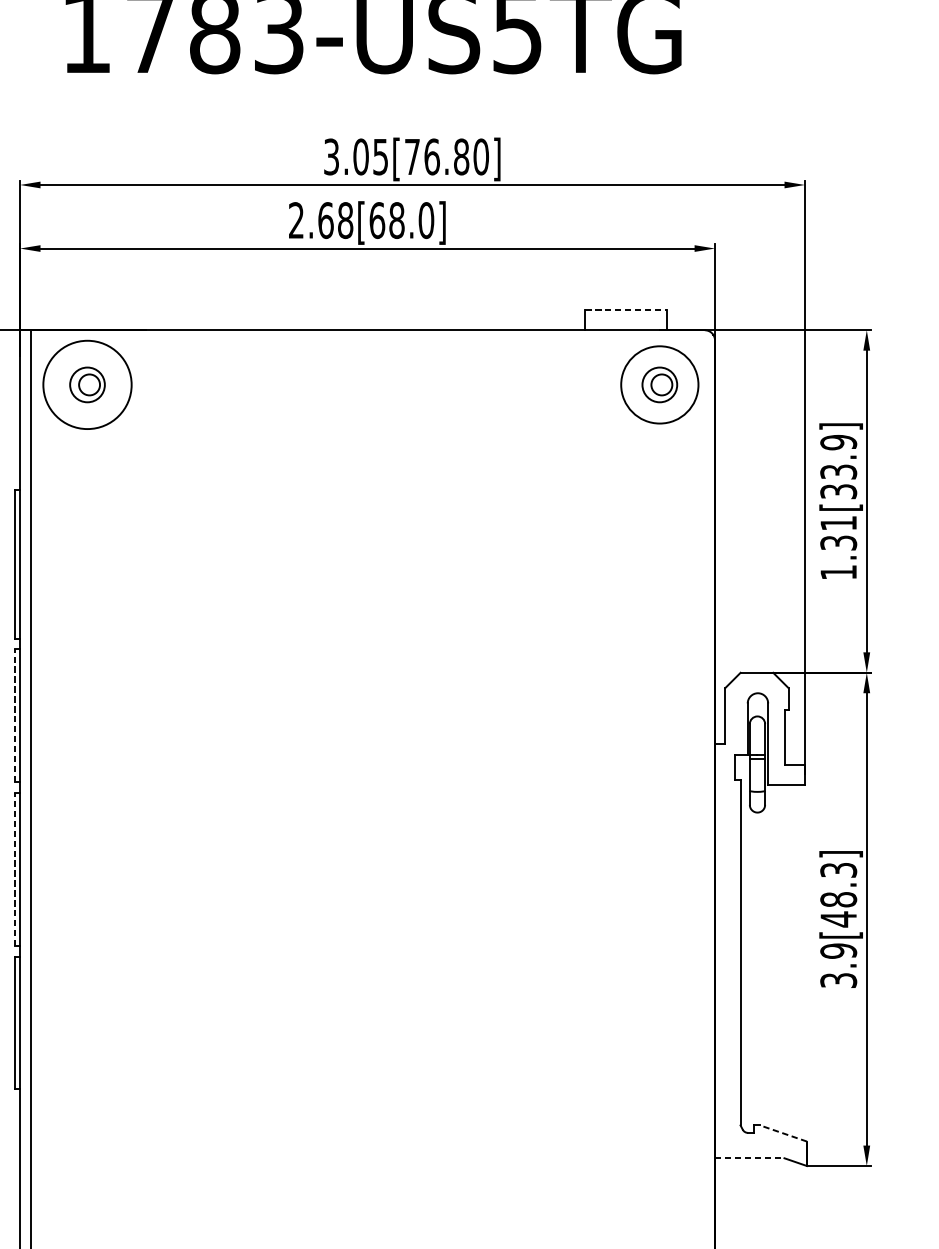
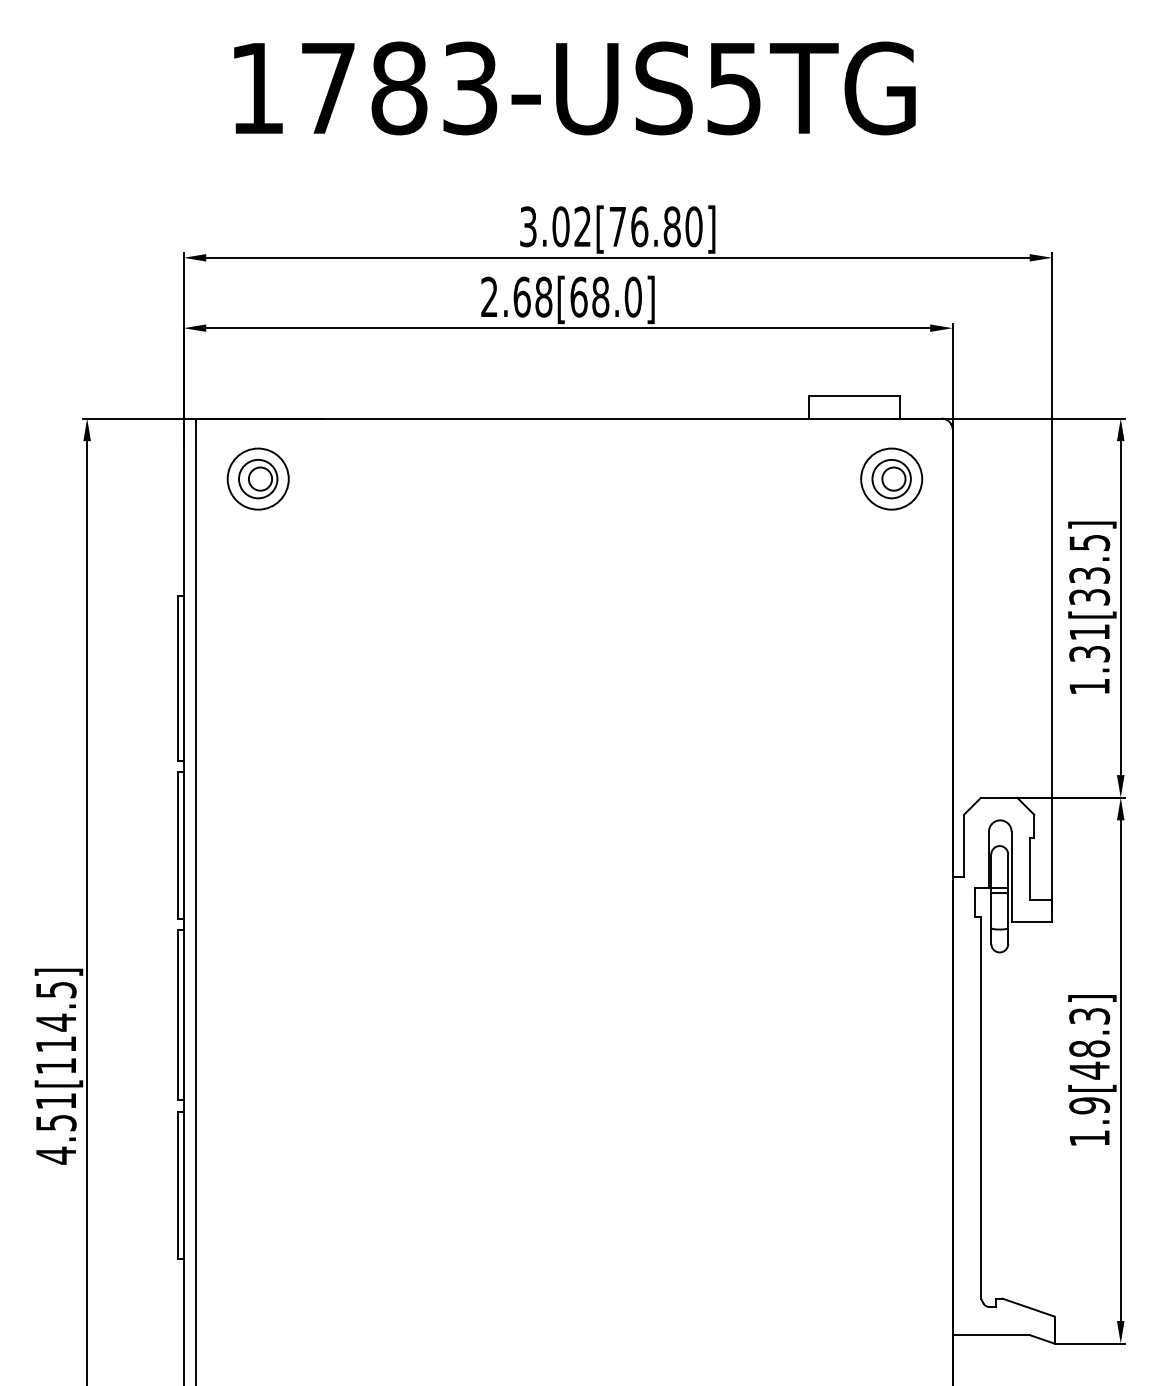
text: (380, 156) -> (582, 226), 3.05[76.80] -> 3.02[76.80]
line: (626, 309) -> (854, 395), dashed -> solid
circle: (86, 384) -> (257, 478), size x0.62
circle: (659, 384) -> (891, 478), size x0.71
text: (838, 442) -> (1089, 542), 1.31[33.9] -> 1.31[33.5]
line: (14, 715) -> (177, 844), dashed -> solid
line: (14, 868) -> (177, 1014), dashed -> solid
text: (838, 980) -> (1089, 1138), 3.9[48.3] -> 1.9[48.3]
line: (783, 1133) -> (1028, 1307), dashed -> solid
line: (750, 1158) -> (991, 1335), dashed -> solid

